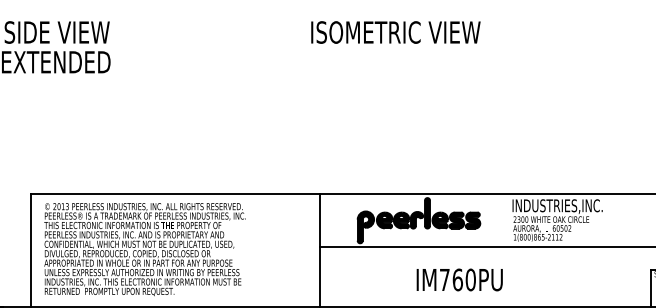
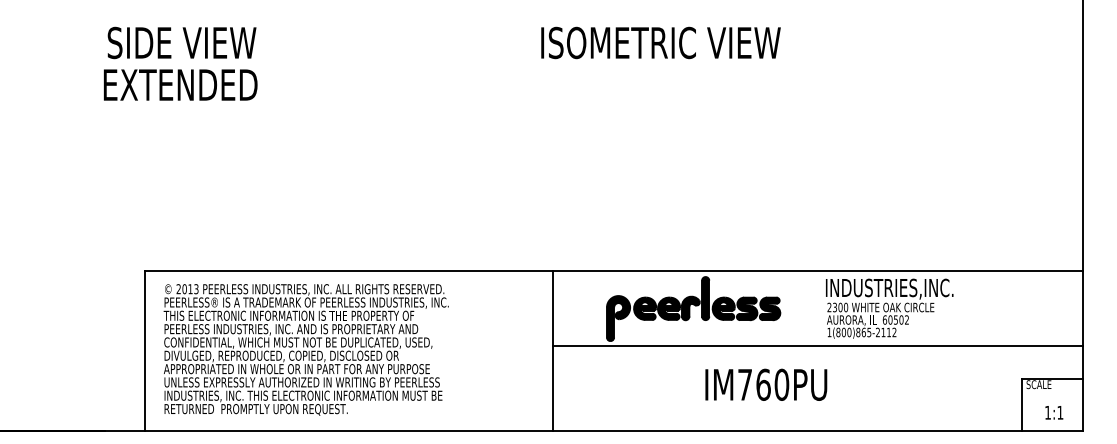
text: (459, 279) -> (766, 384), moved

